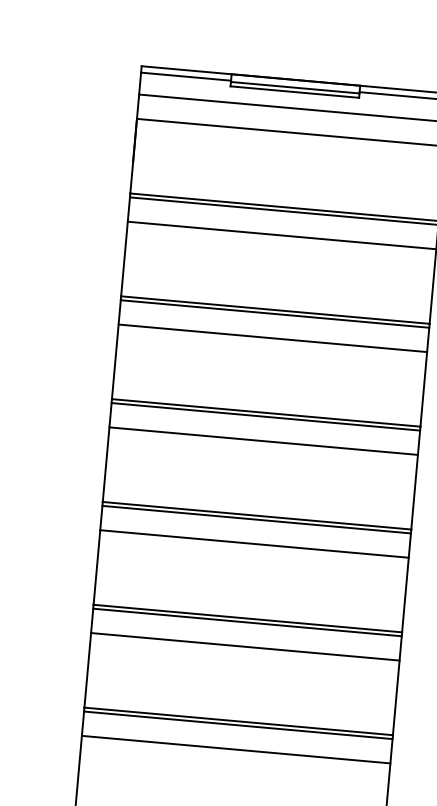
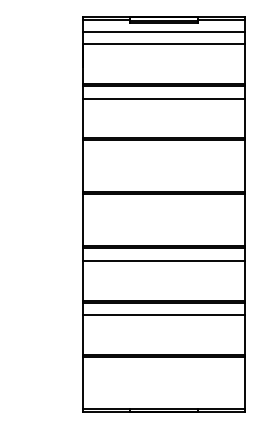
line: (272, 337) -> (163, 152), removed
line: (262, 441) -> (163, 207), removed
line: (235, 749) -> (163, 369), removed

